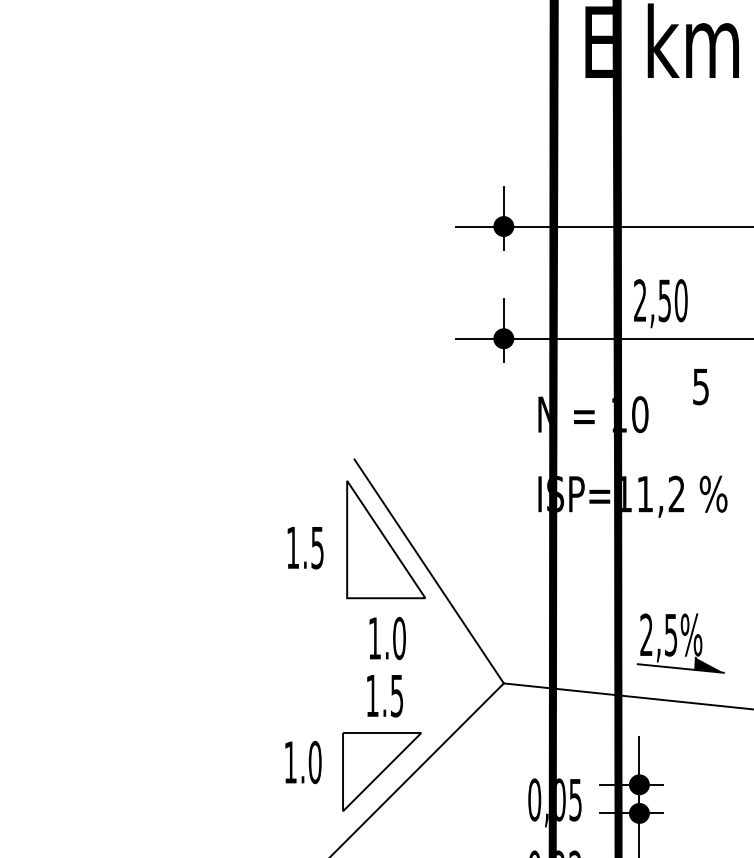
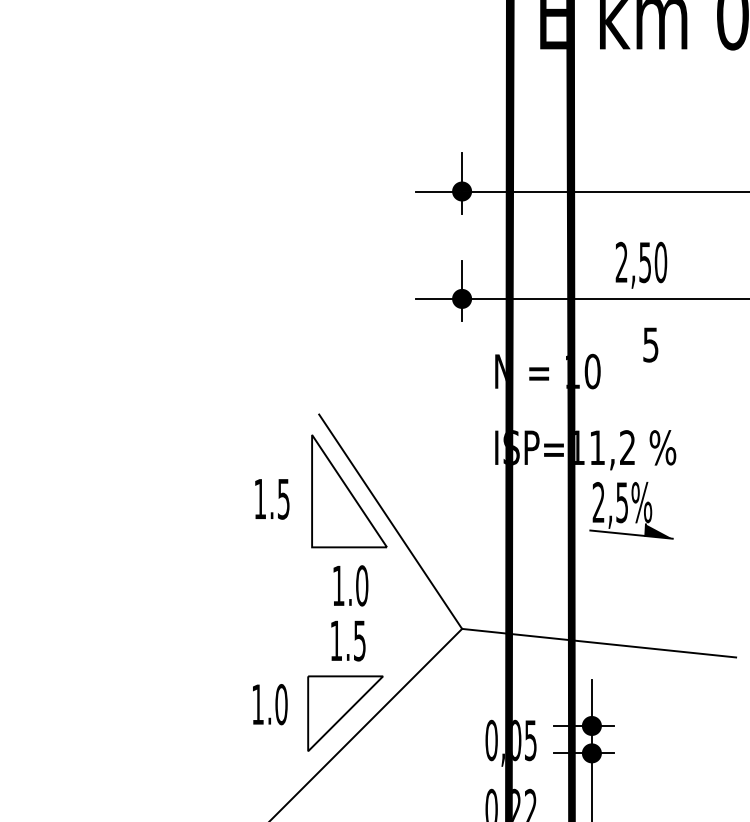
text: (660, 302) -> (641, 264), moved
part: (680, 643) -> (631, 510), moved

